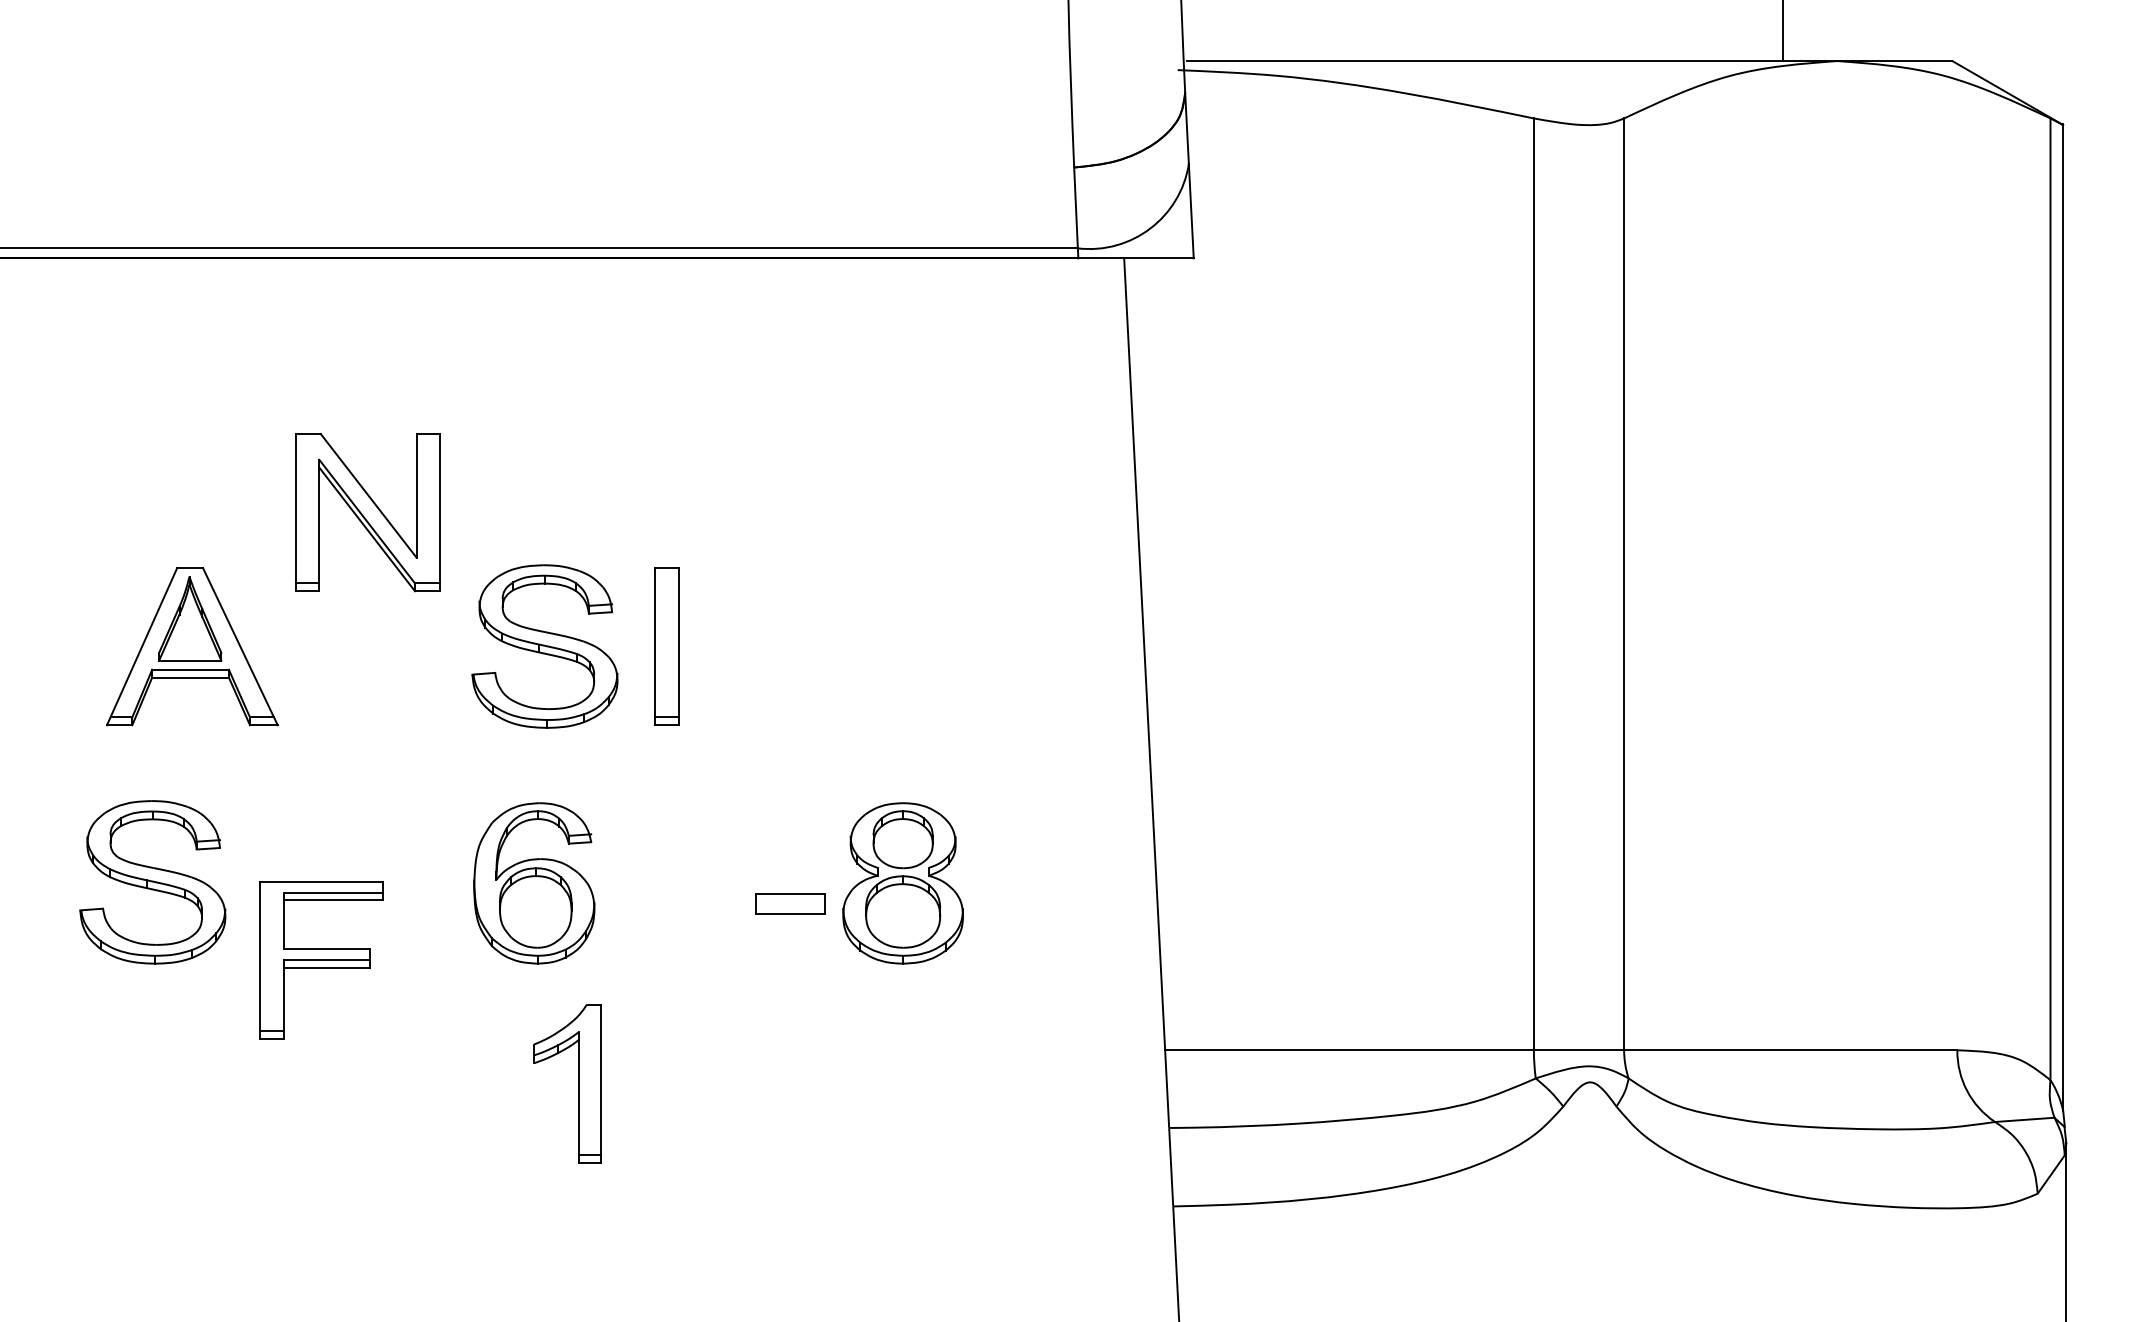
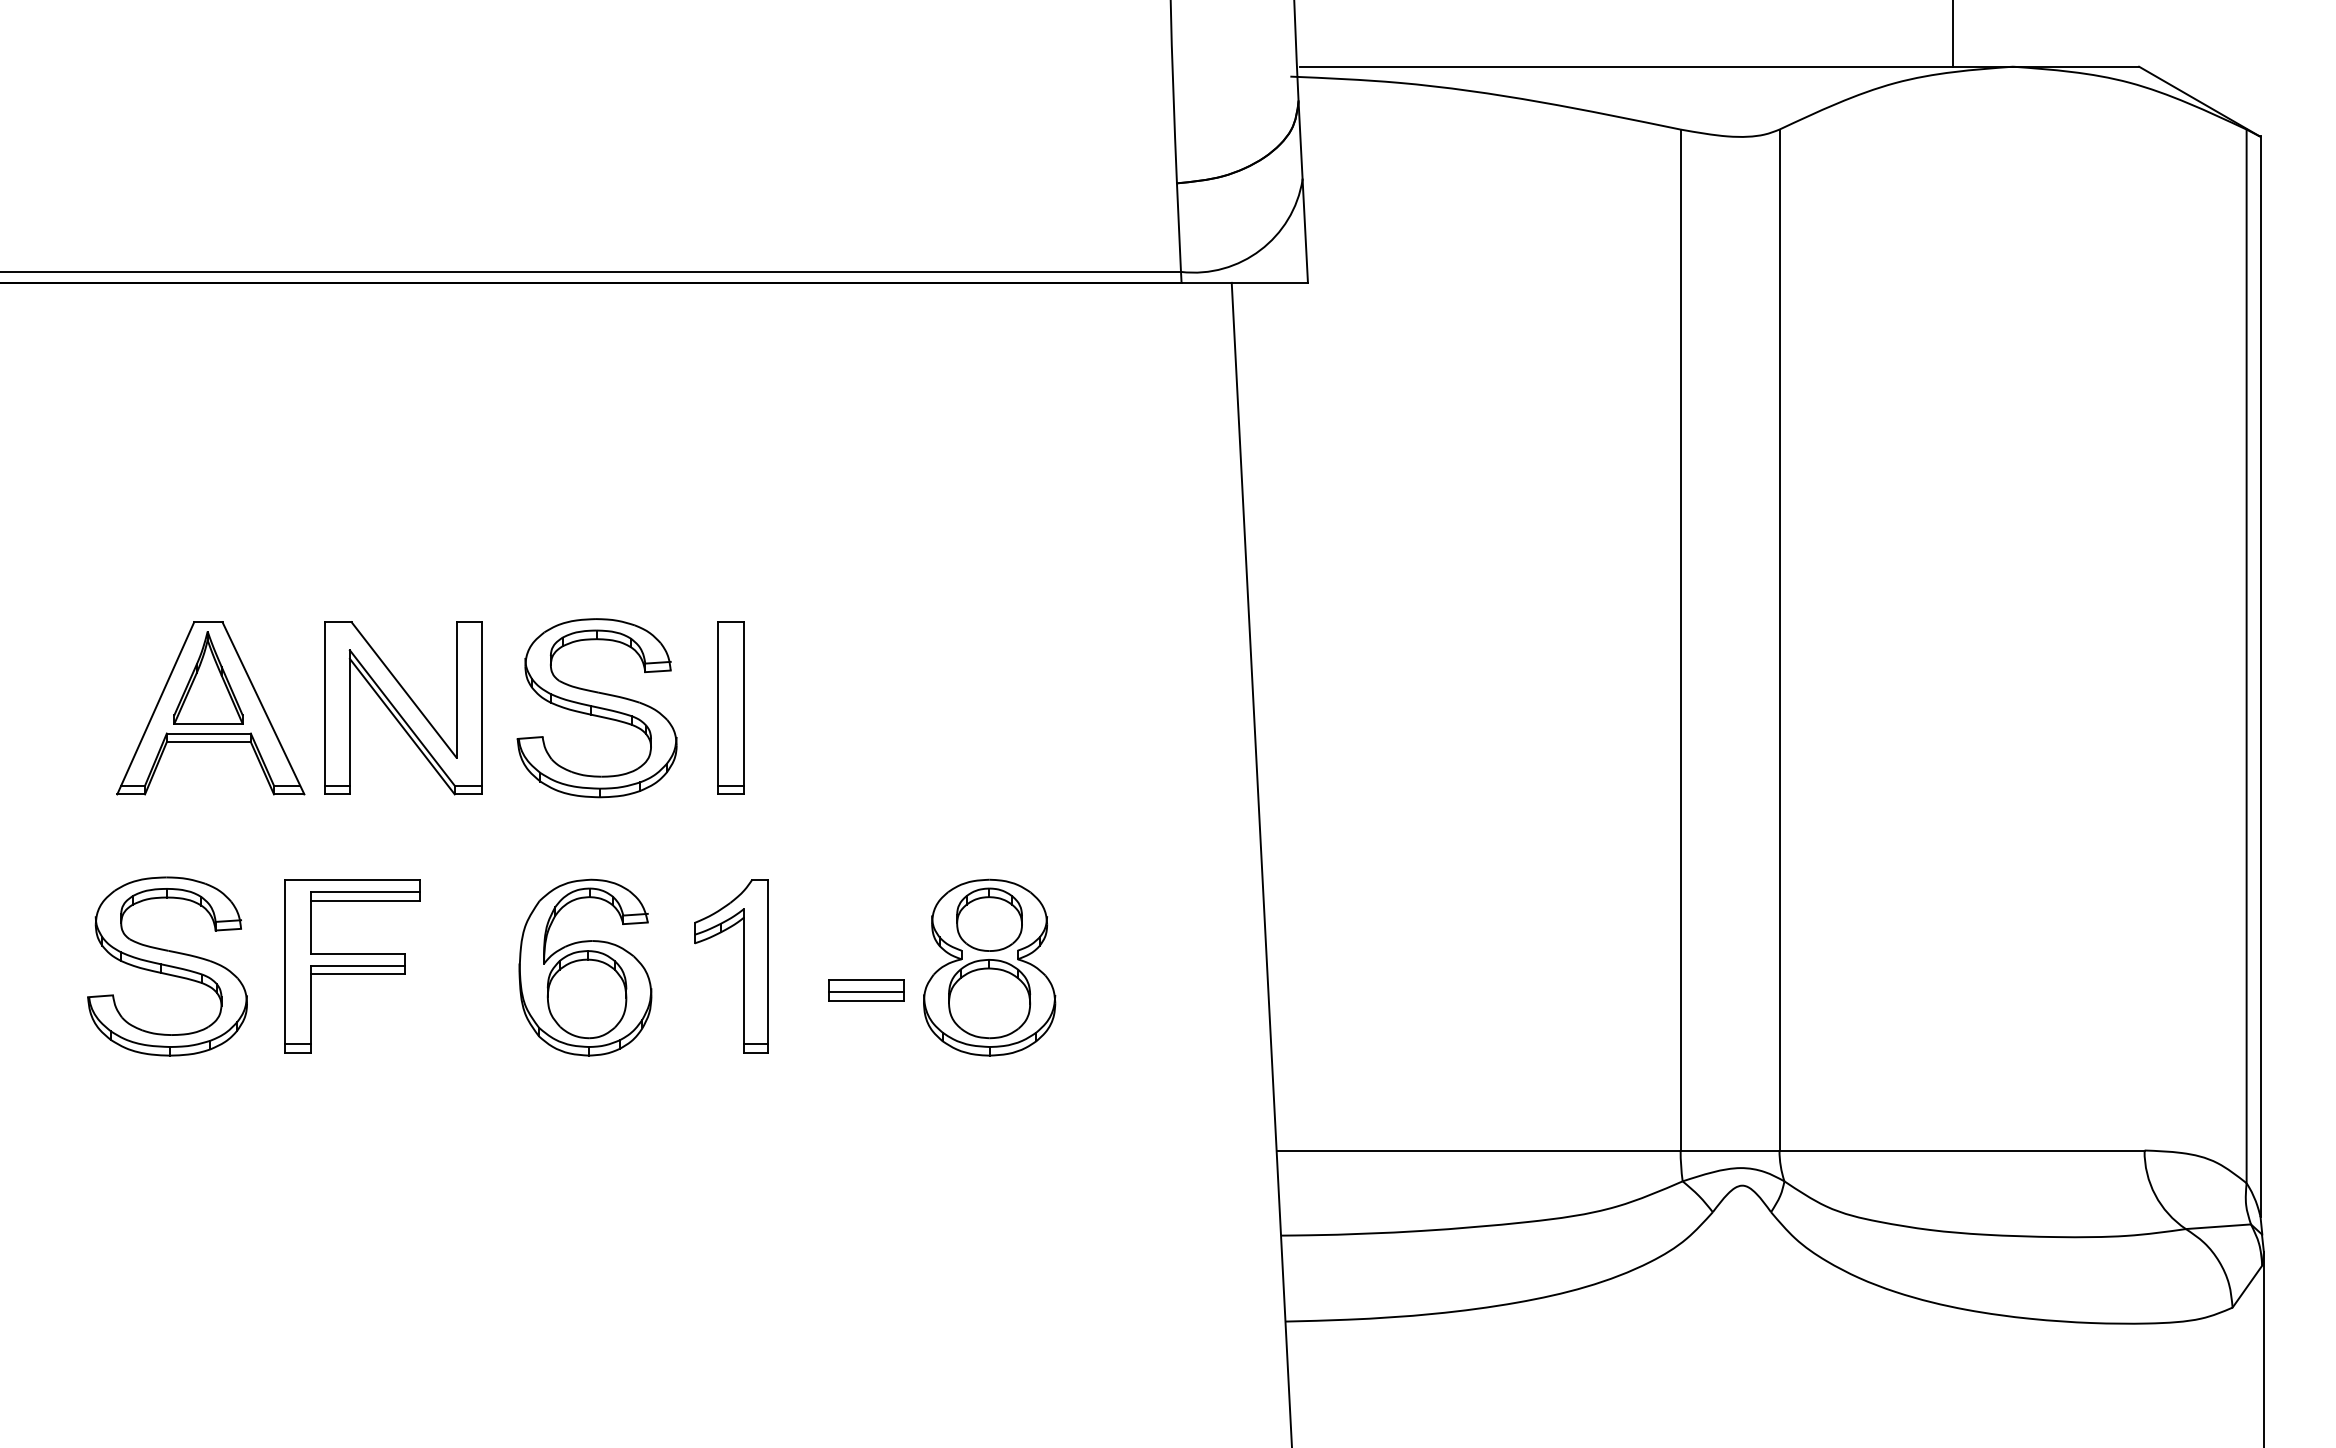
part: (367, 512) -> (402, 708), moved
line: (790, 905) -> (866, 991), added
part: (321, 960) -> (352, 966), moved
part: (578, 1083) -> (743, 965), moved

